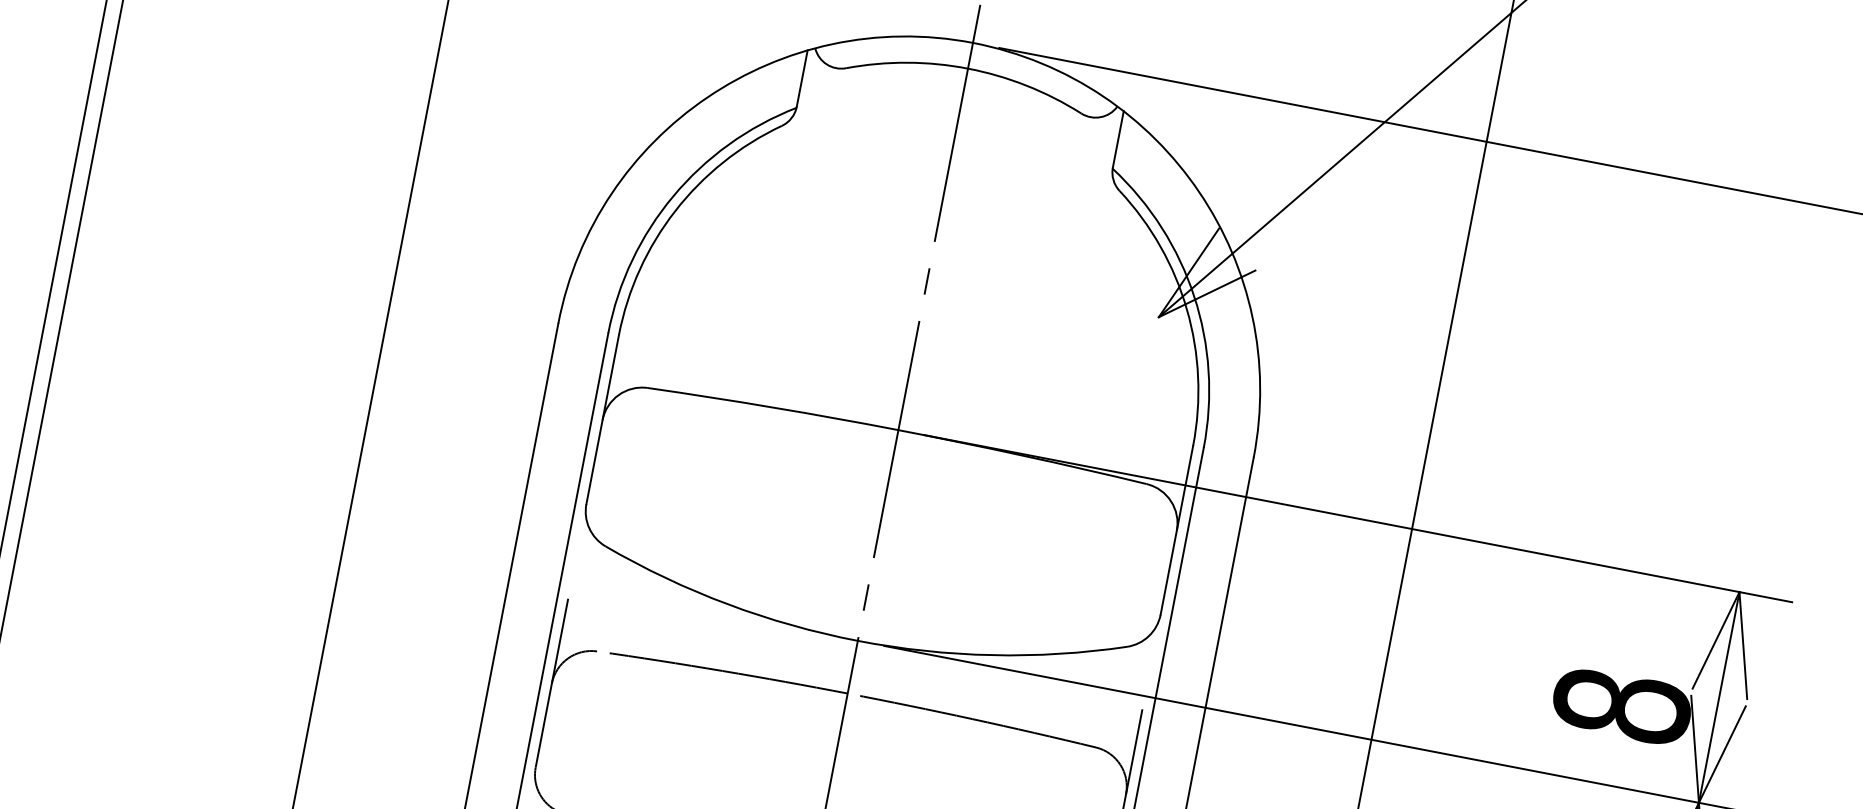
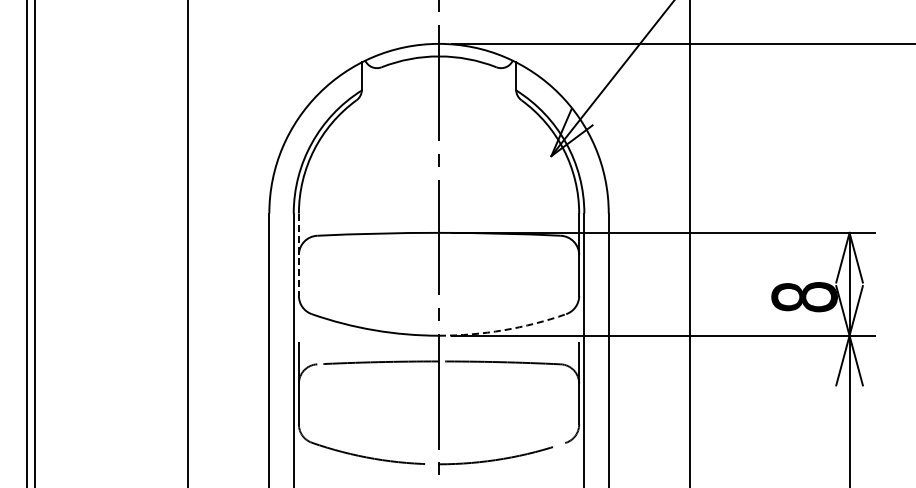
line: (601, 421) -> (298, 255), solid -> dashed
arc: (991, 655) -> (503, 330), solid -> dashed

